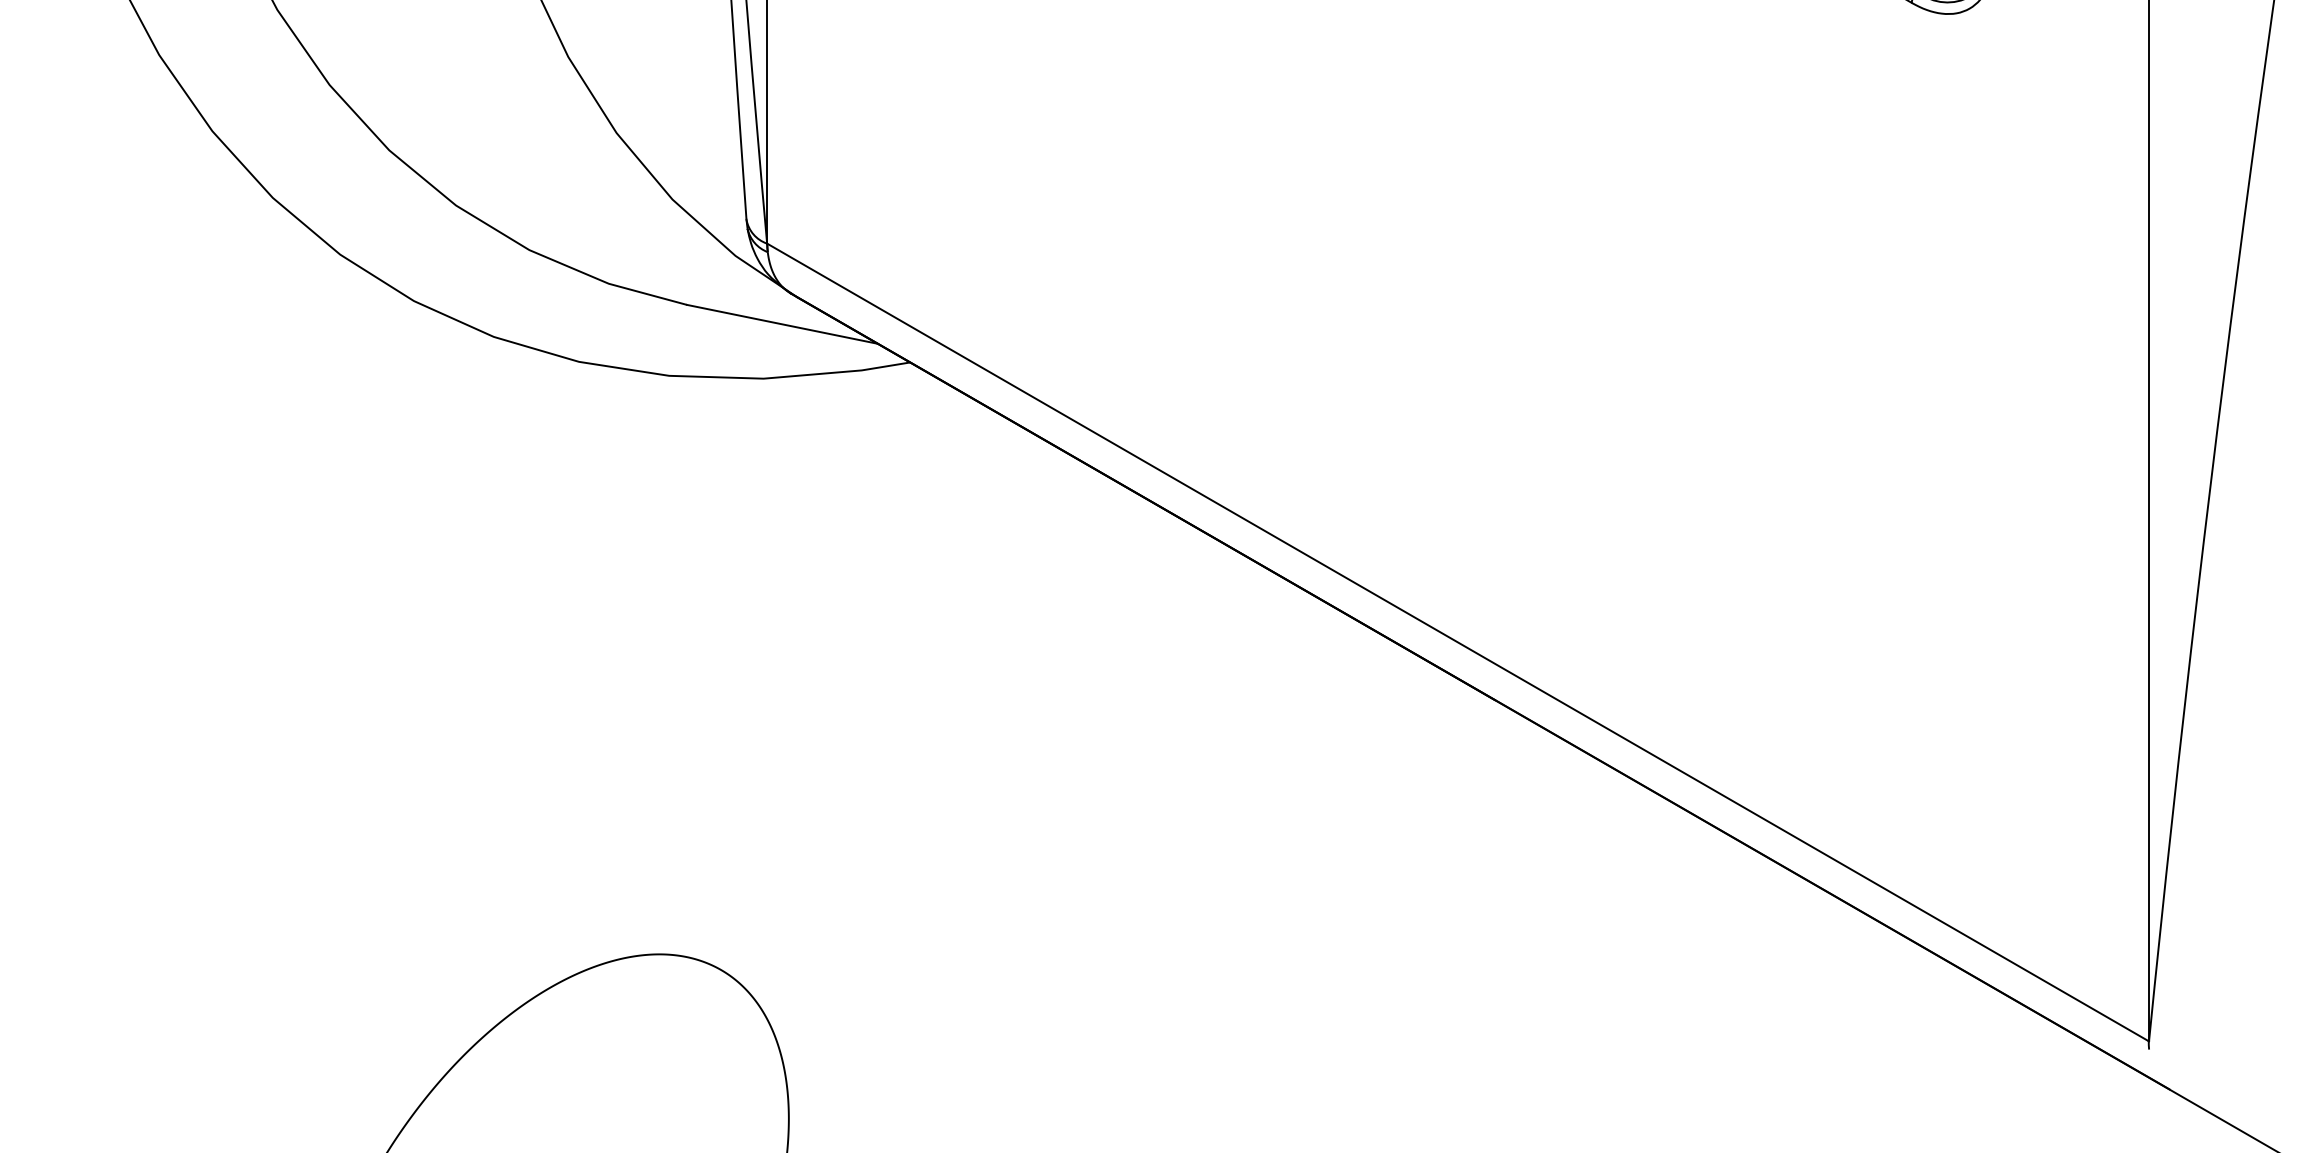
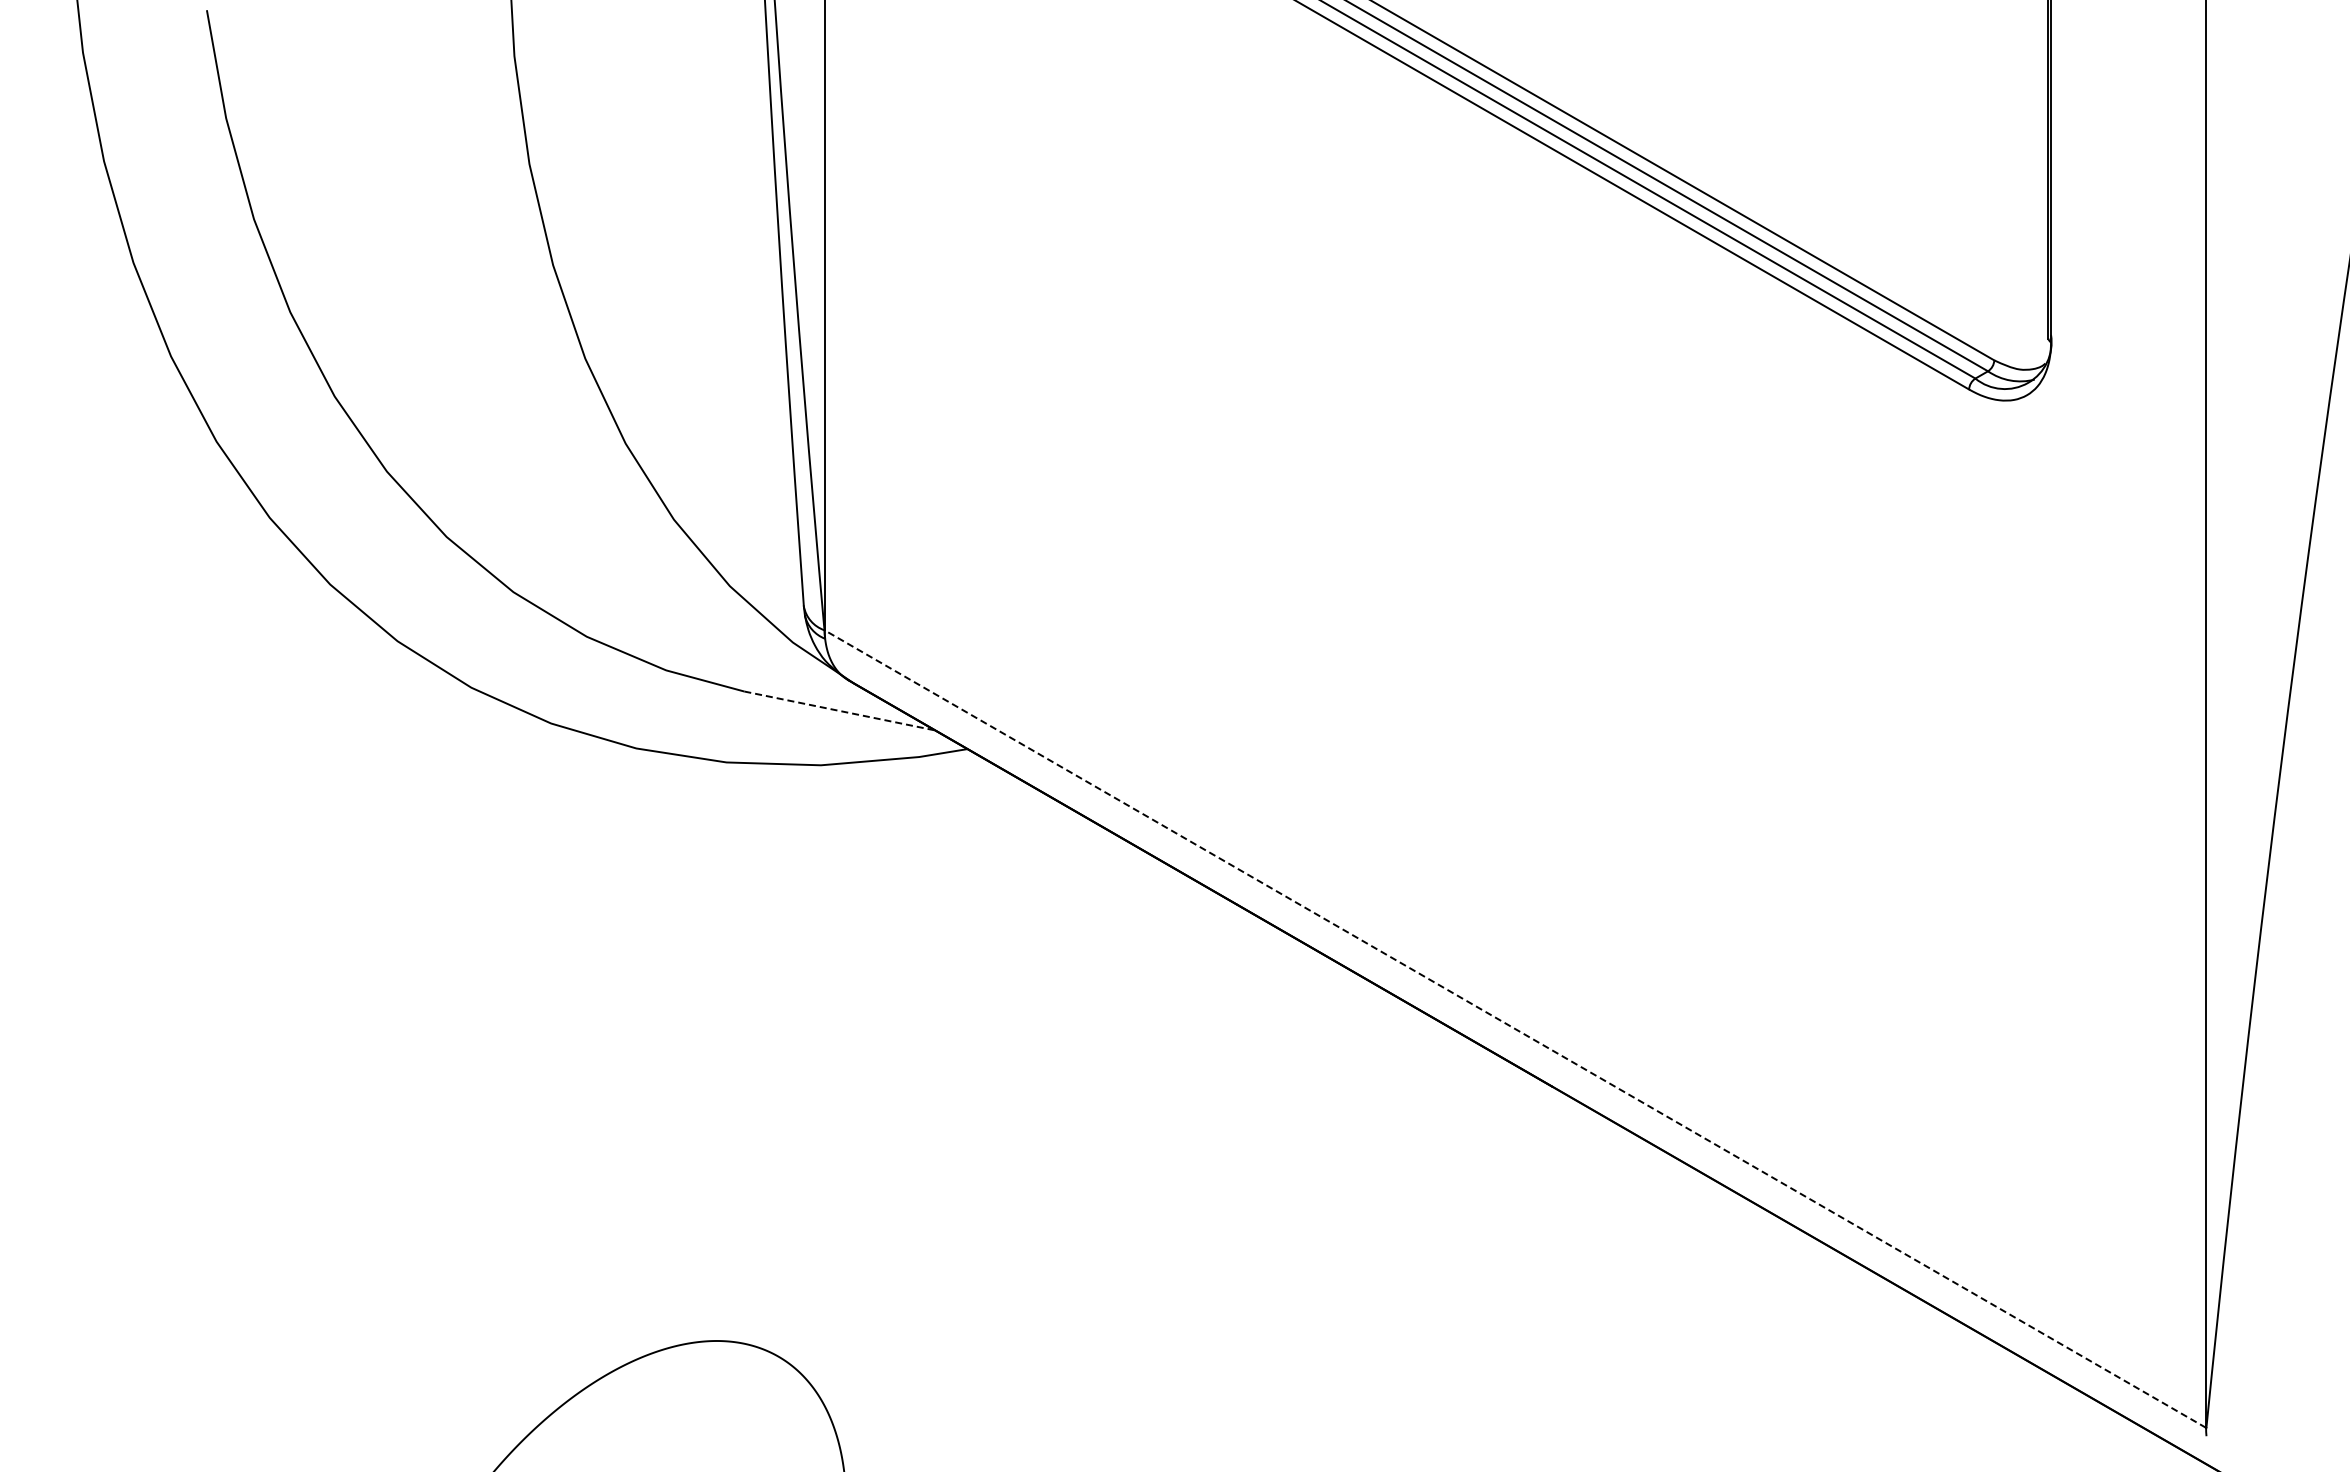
line: (783, 324) -> (840, 711), solid -> dashed
line: (1458, 641) -> (1515, 1028), solid -> dashed

